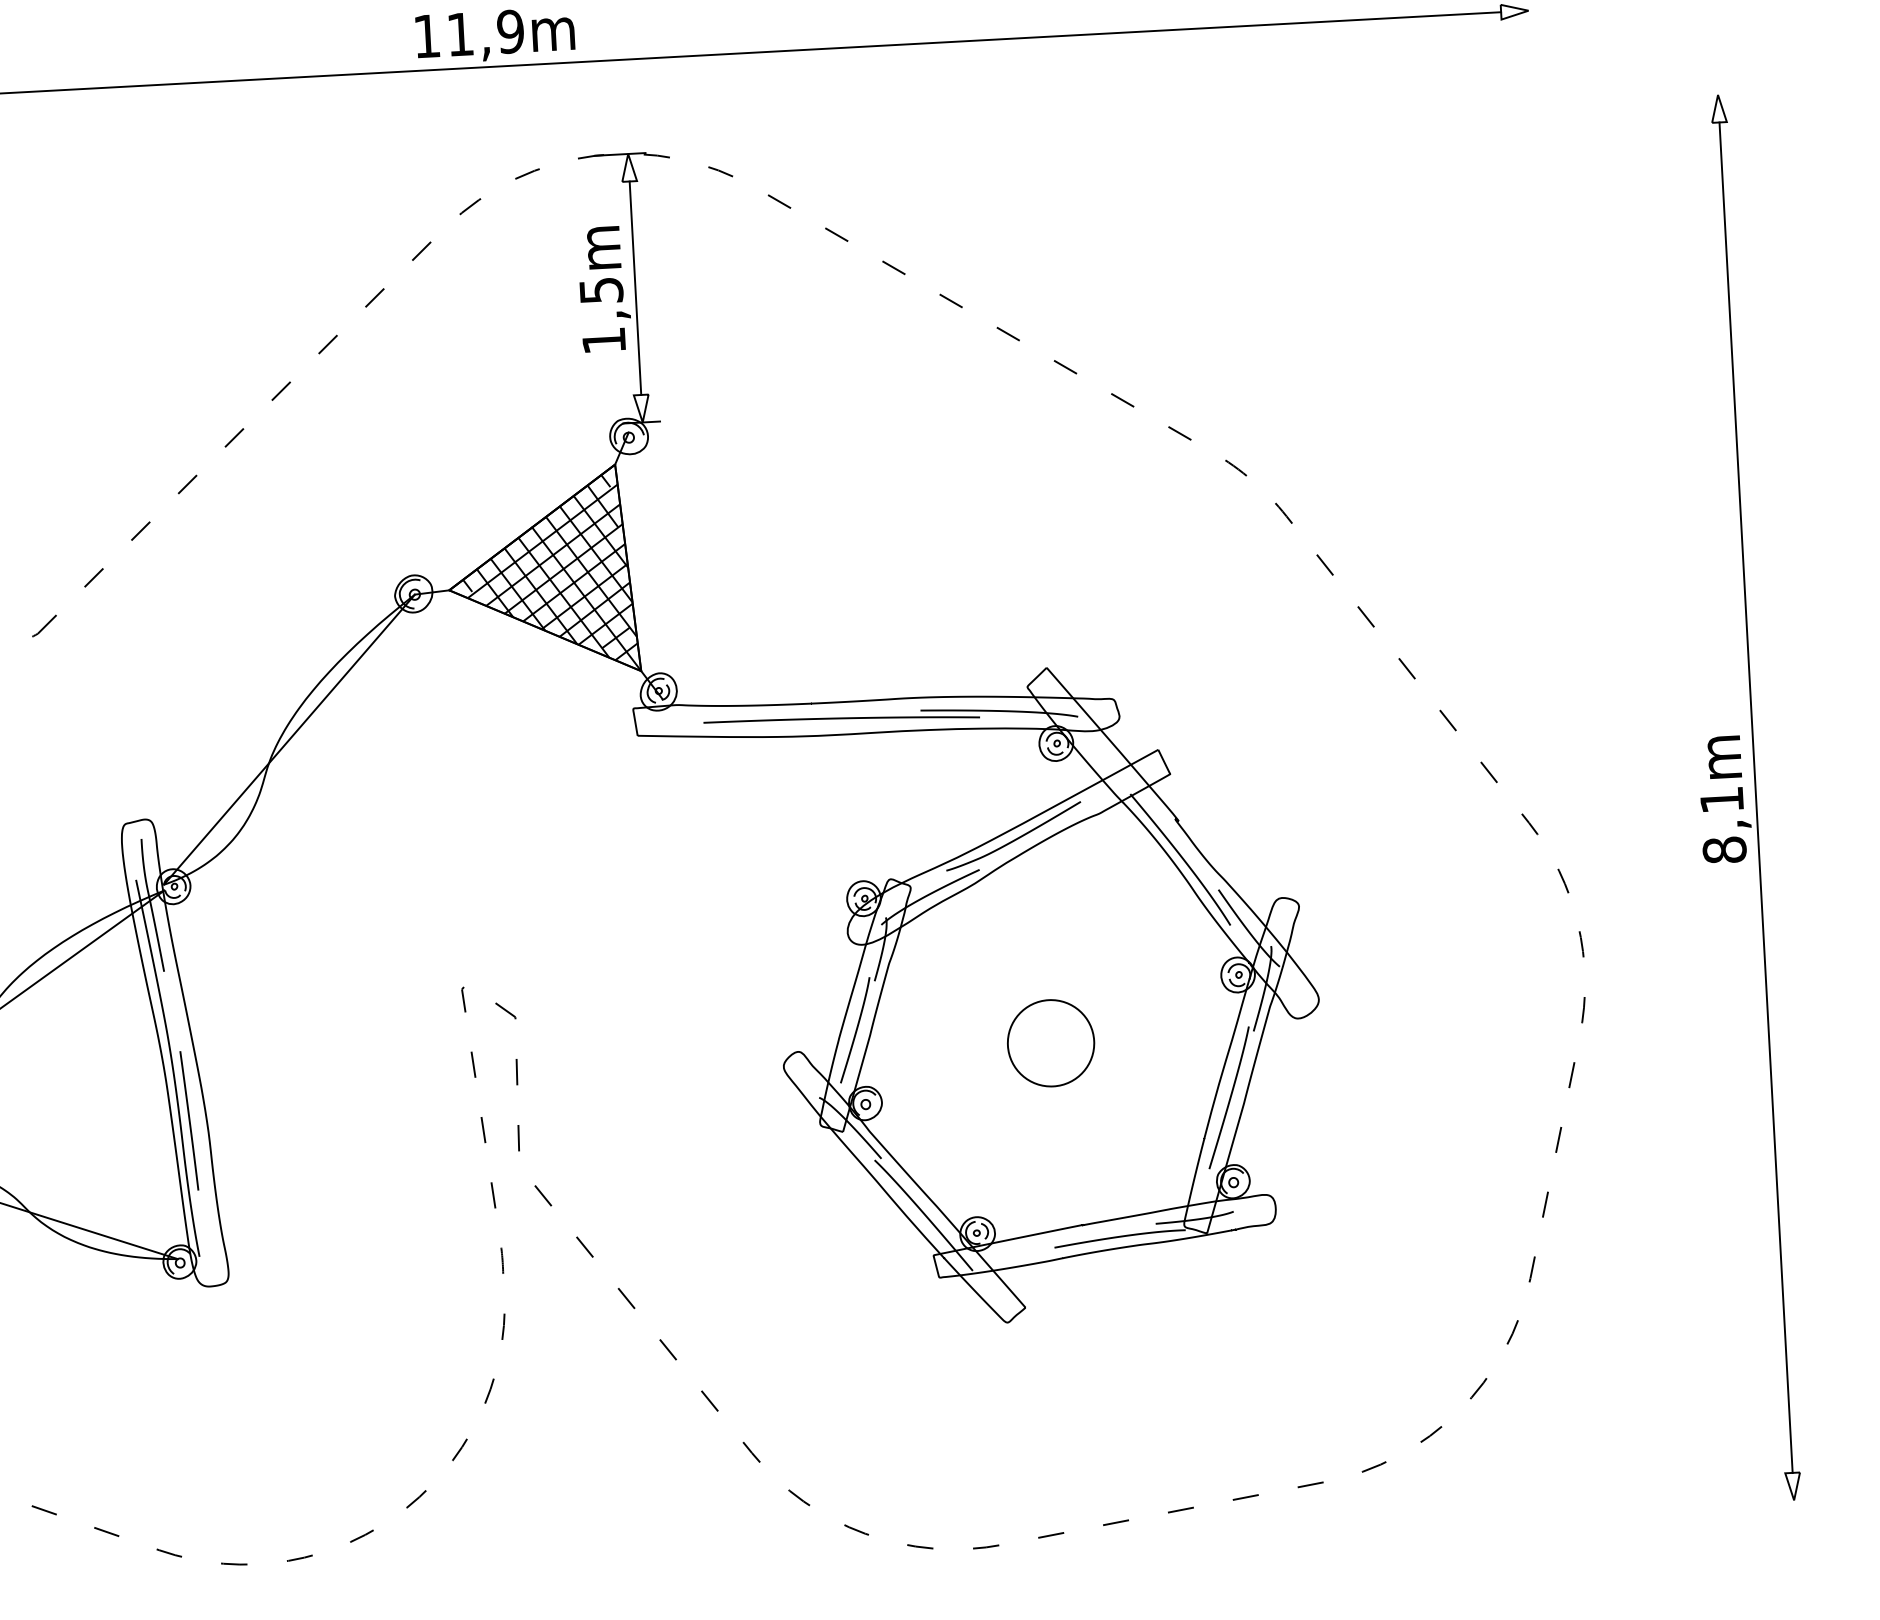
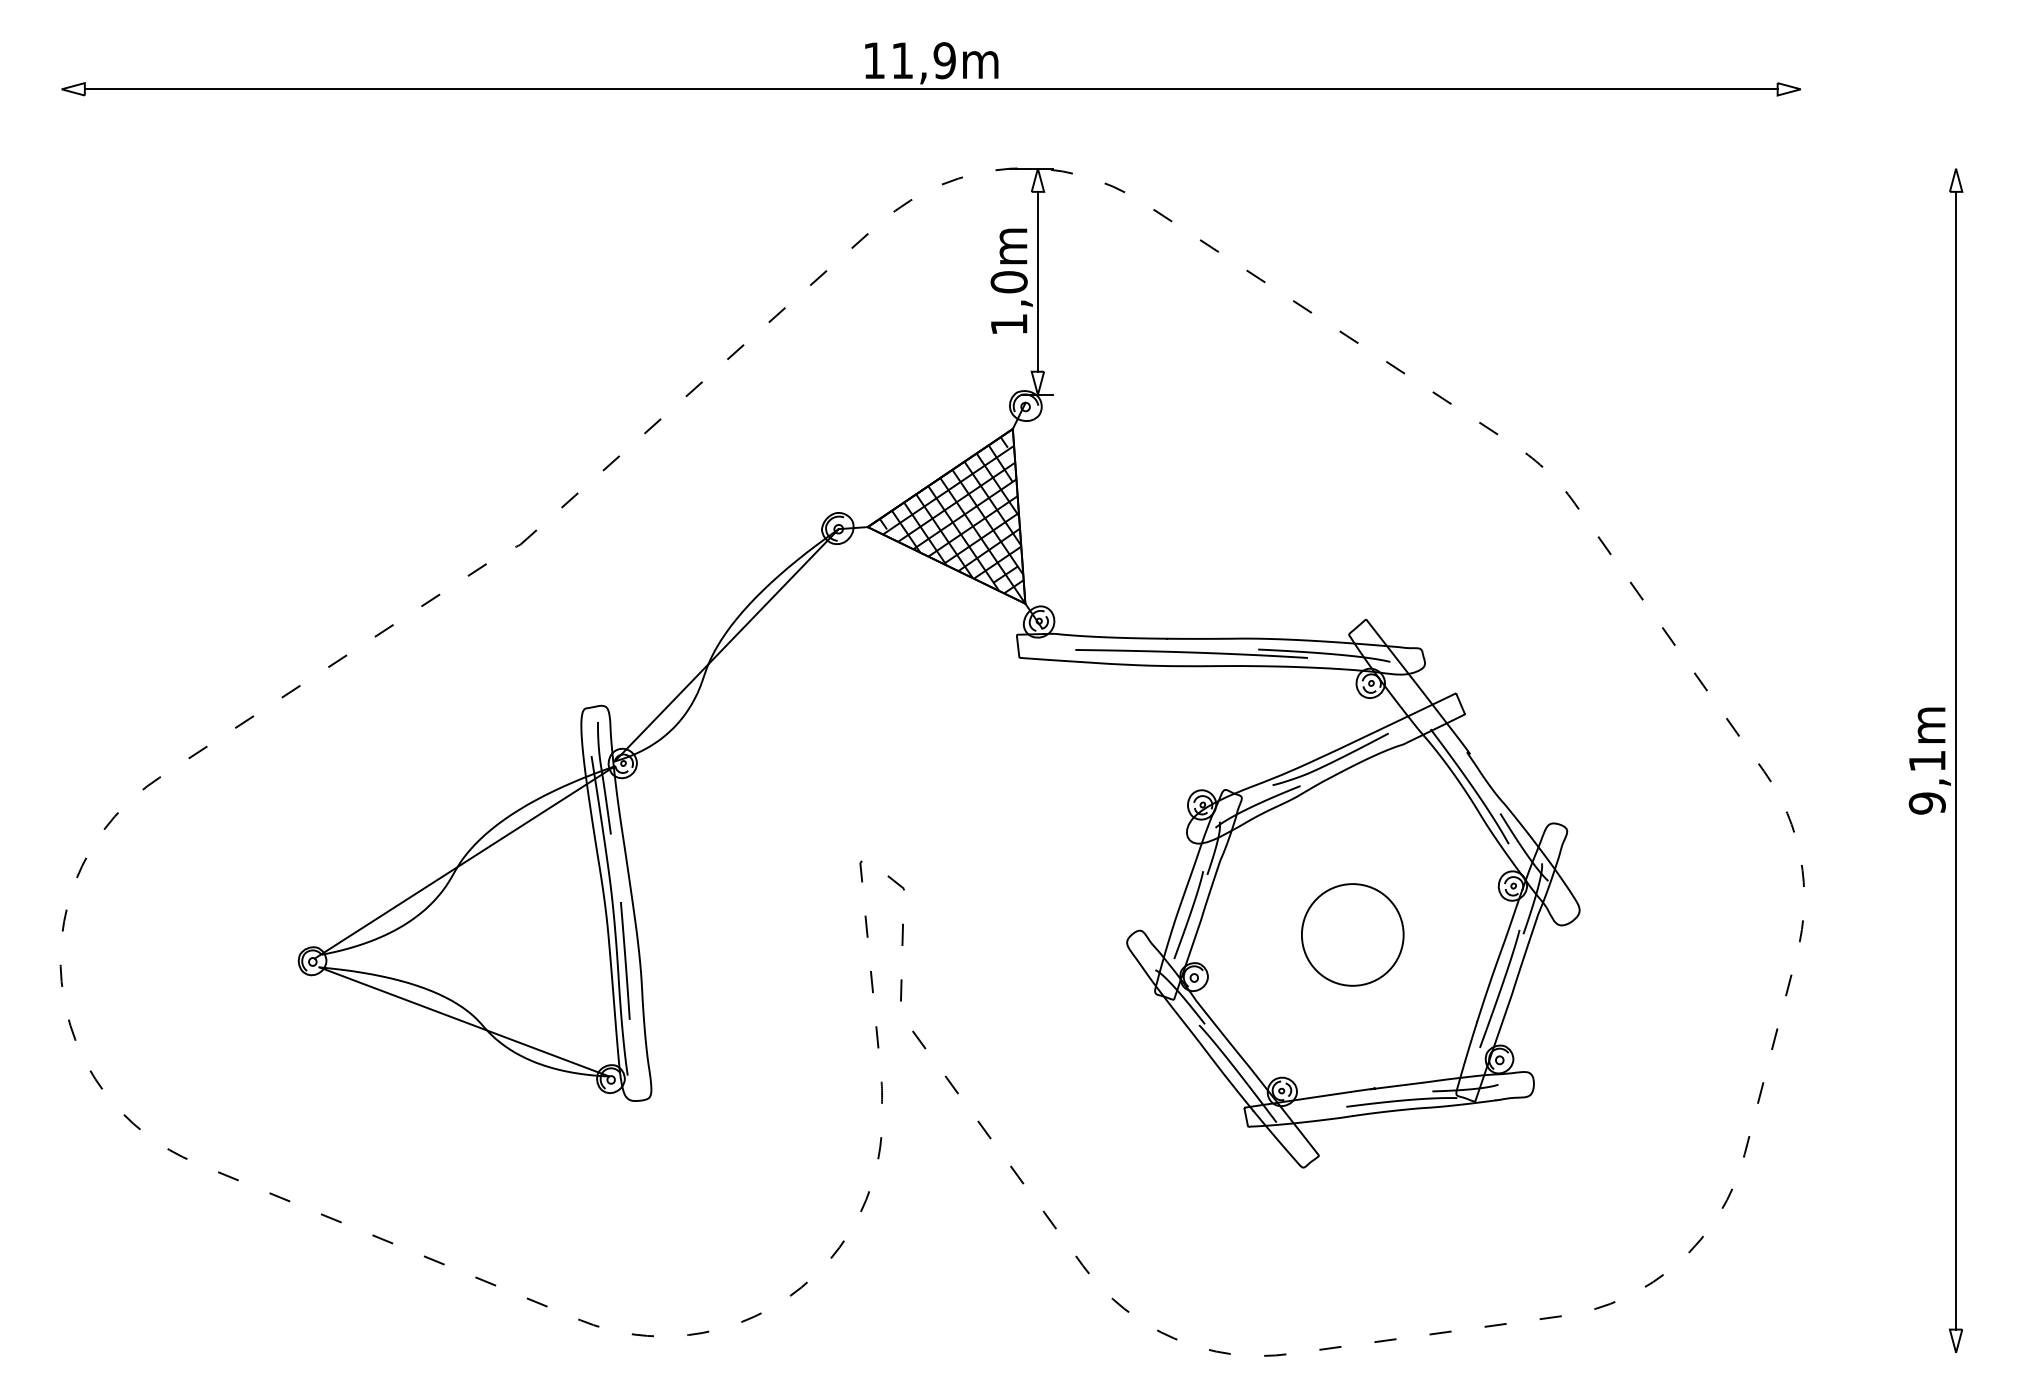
text: (600, 290) -> (1008, 282), 1,5m -> 1,0m
text: (1723, 850) -> (1926, 803), 8,1m -> 9,1m
circle: (1050, 1042) -> (1352, 934), size x1.4

